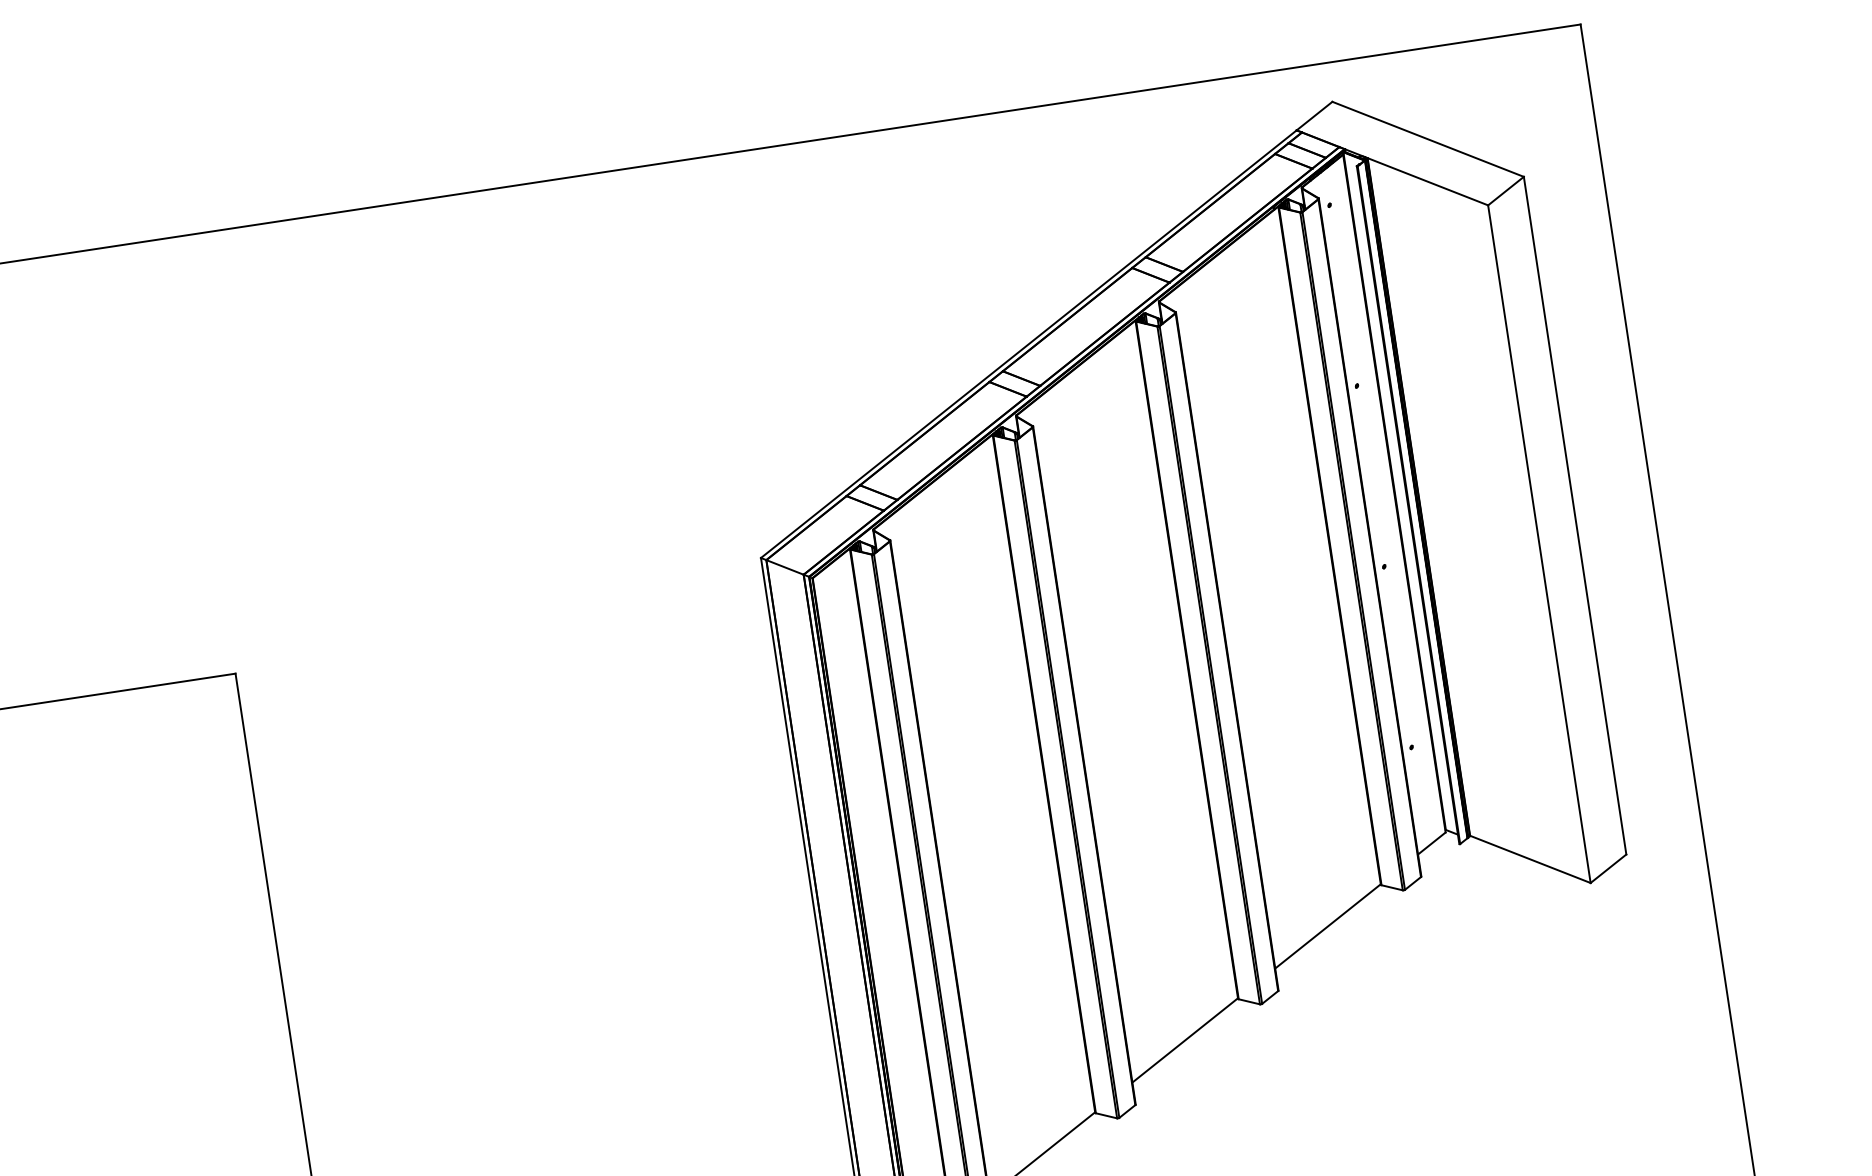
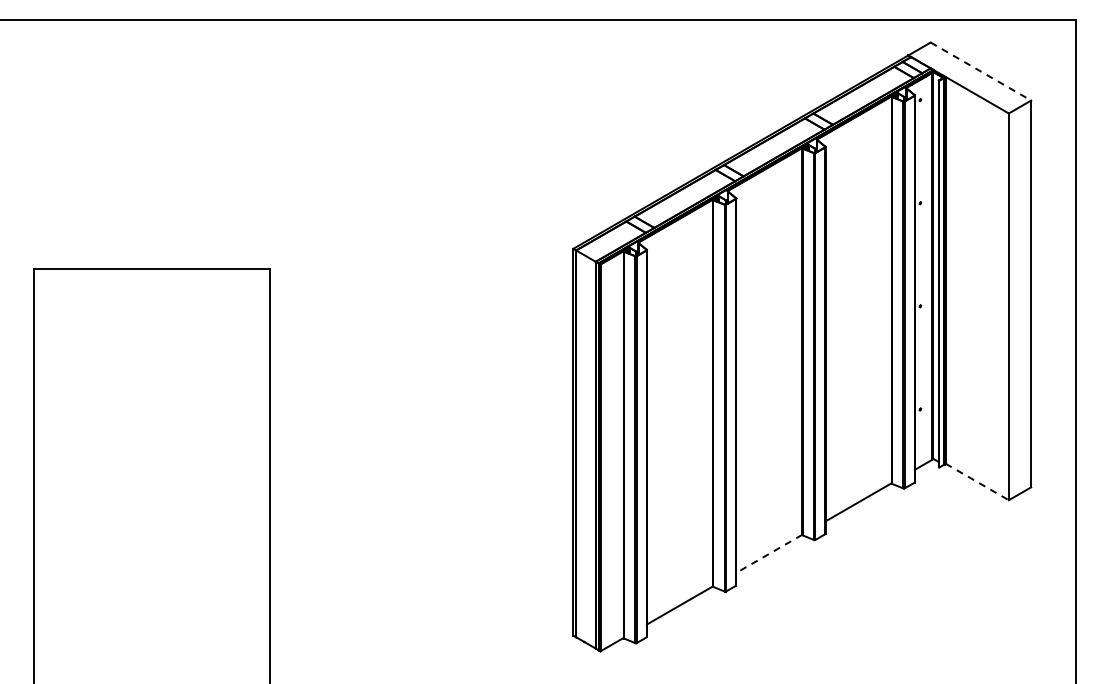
line: (1429, 139) -> (981, 71), solid -> dashed
line: (1530, 858) -> (977, 481), solid -> dashed
line: (1183, 1041) -> (768, 554), solid -> dashed

